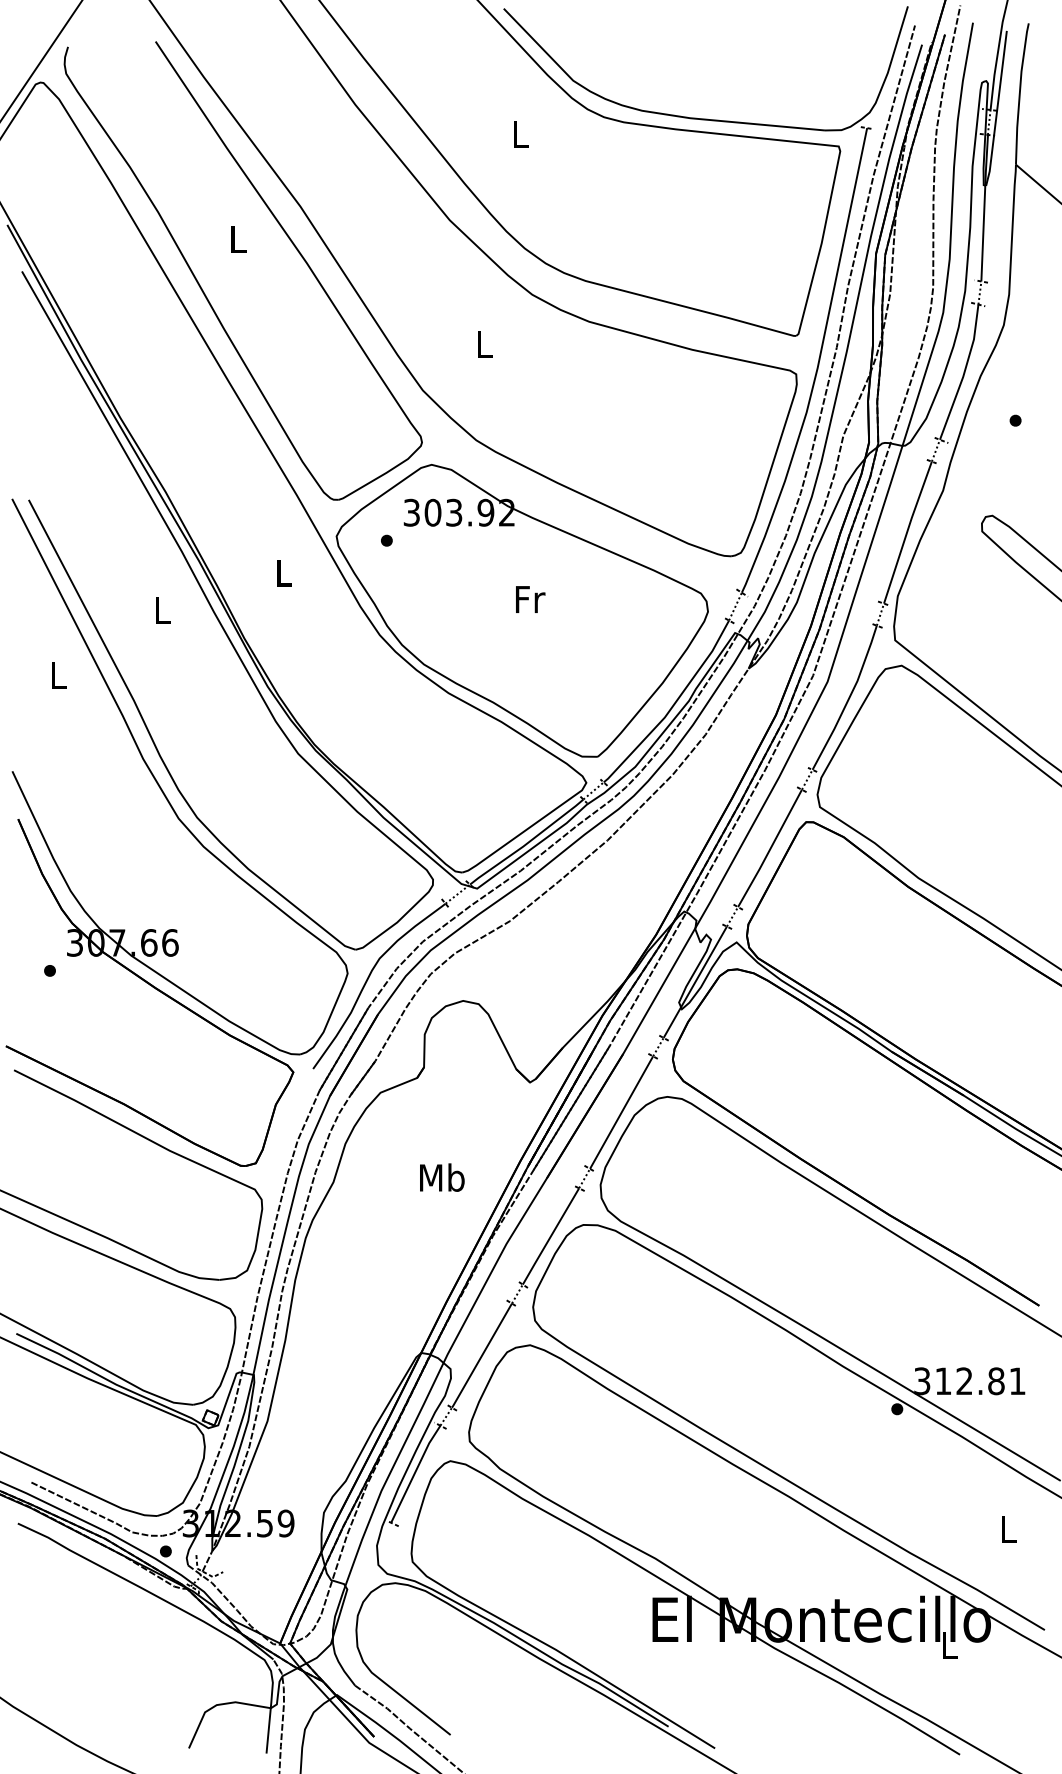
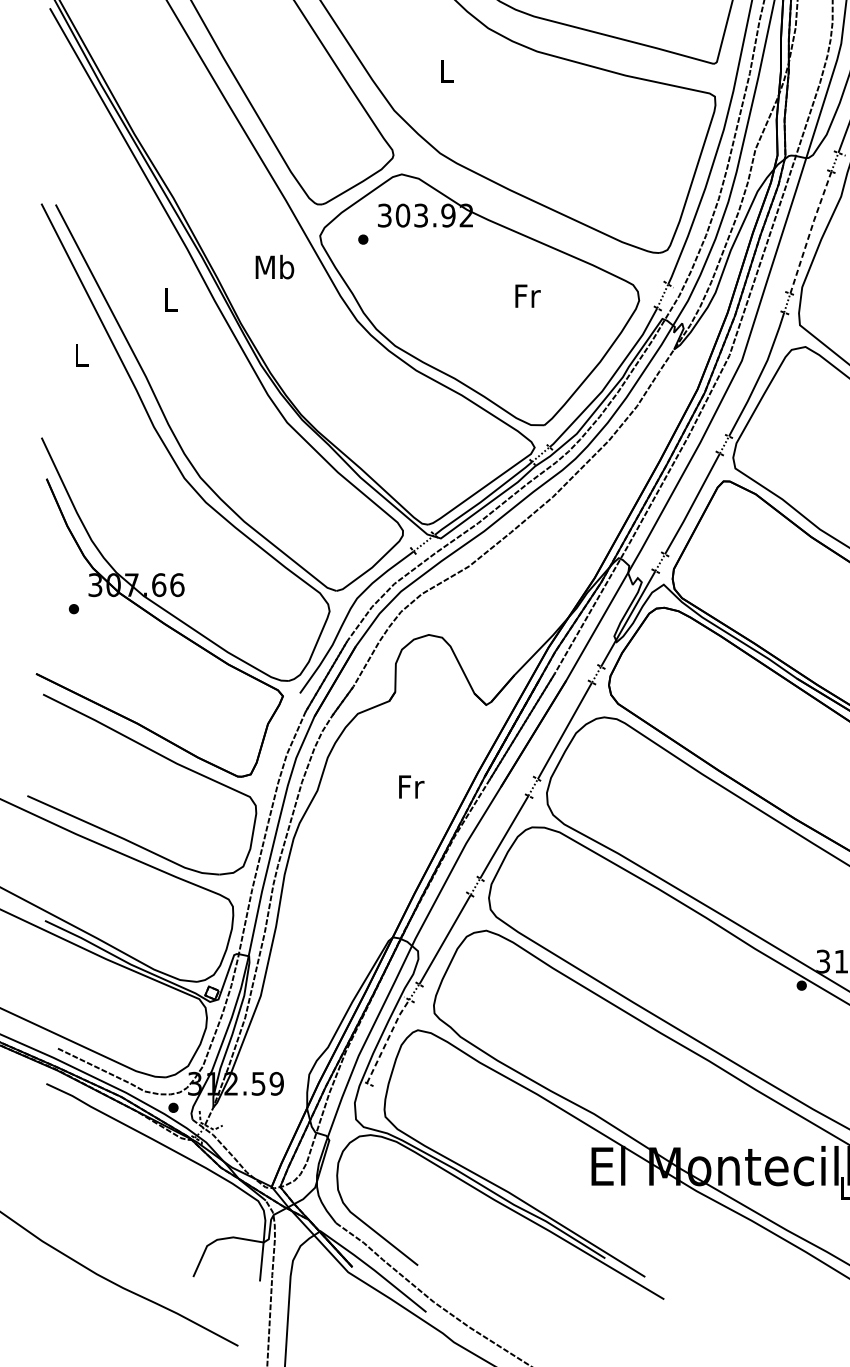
line: (907, 531) -> (810, 231), solid -> dashed
text: (283, 572) -> (274, 266), L -> Mb
text: (530, 599) -> (527, 296), moved
text: (442, 1177) -> (411, 786), Mb -> Fr
line: (415, 1472) -> (387, 1040), solid -> dashed

